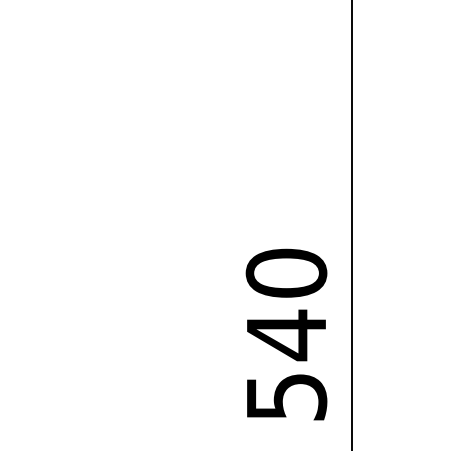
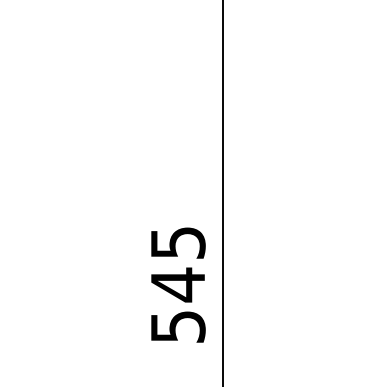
text: (285, 272) -> (177, 242), 540 -> 545

